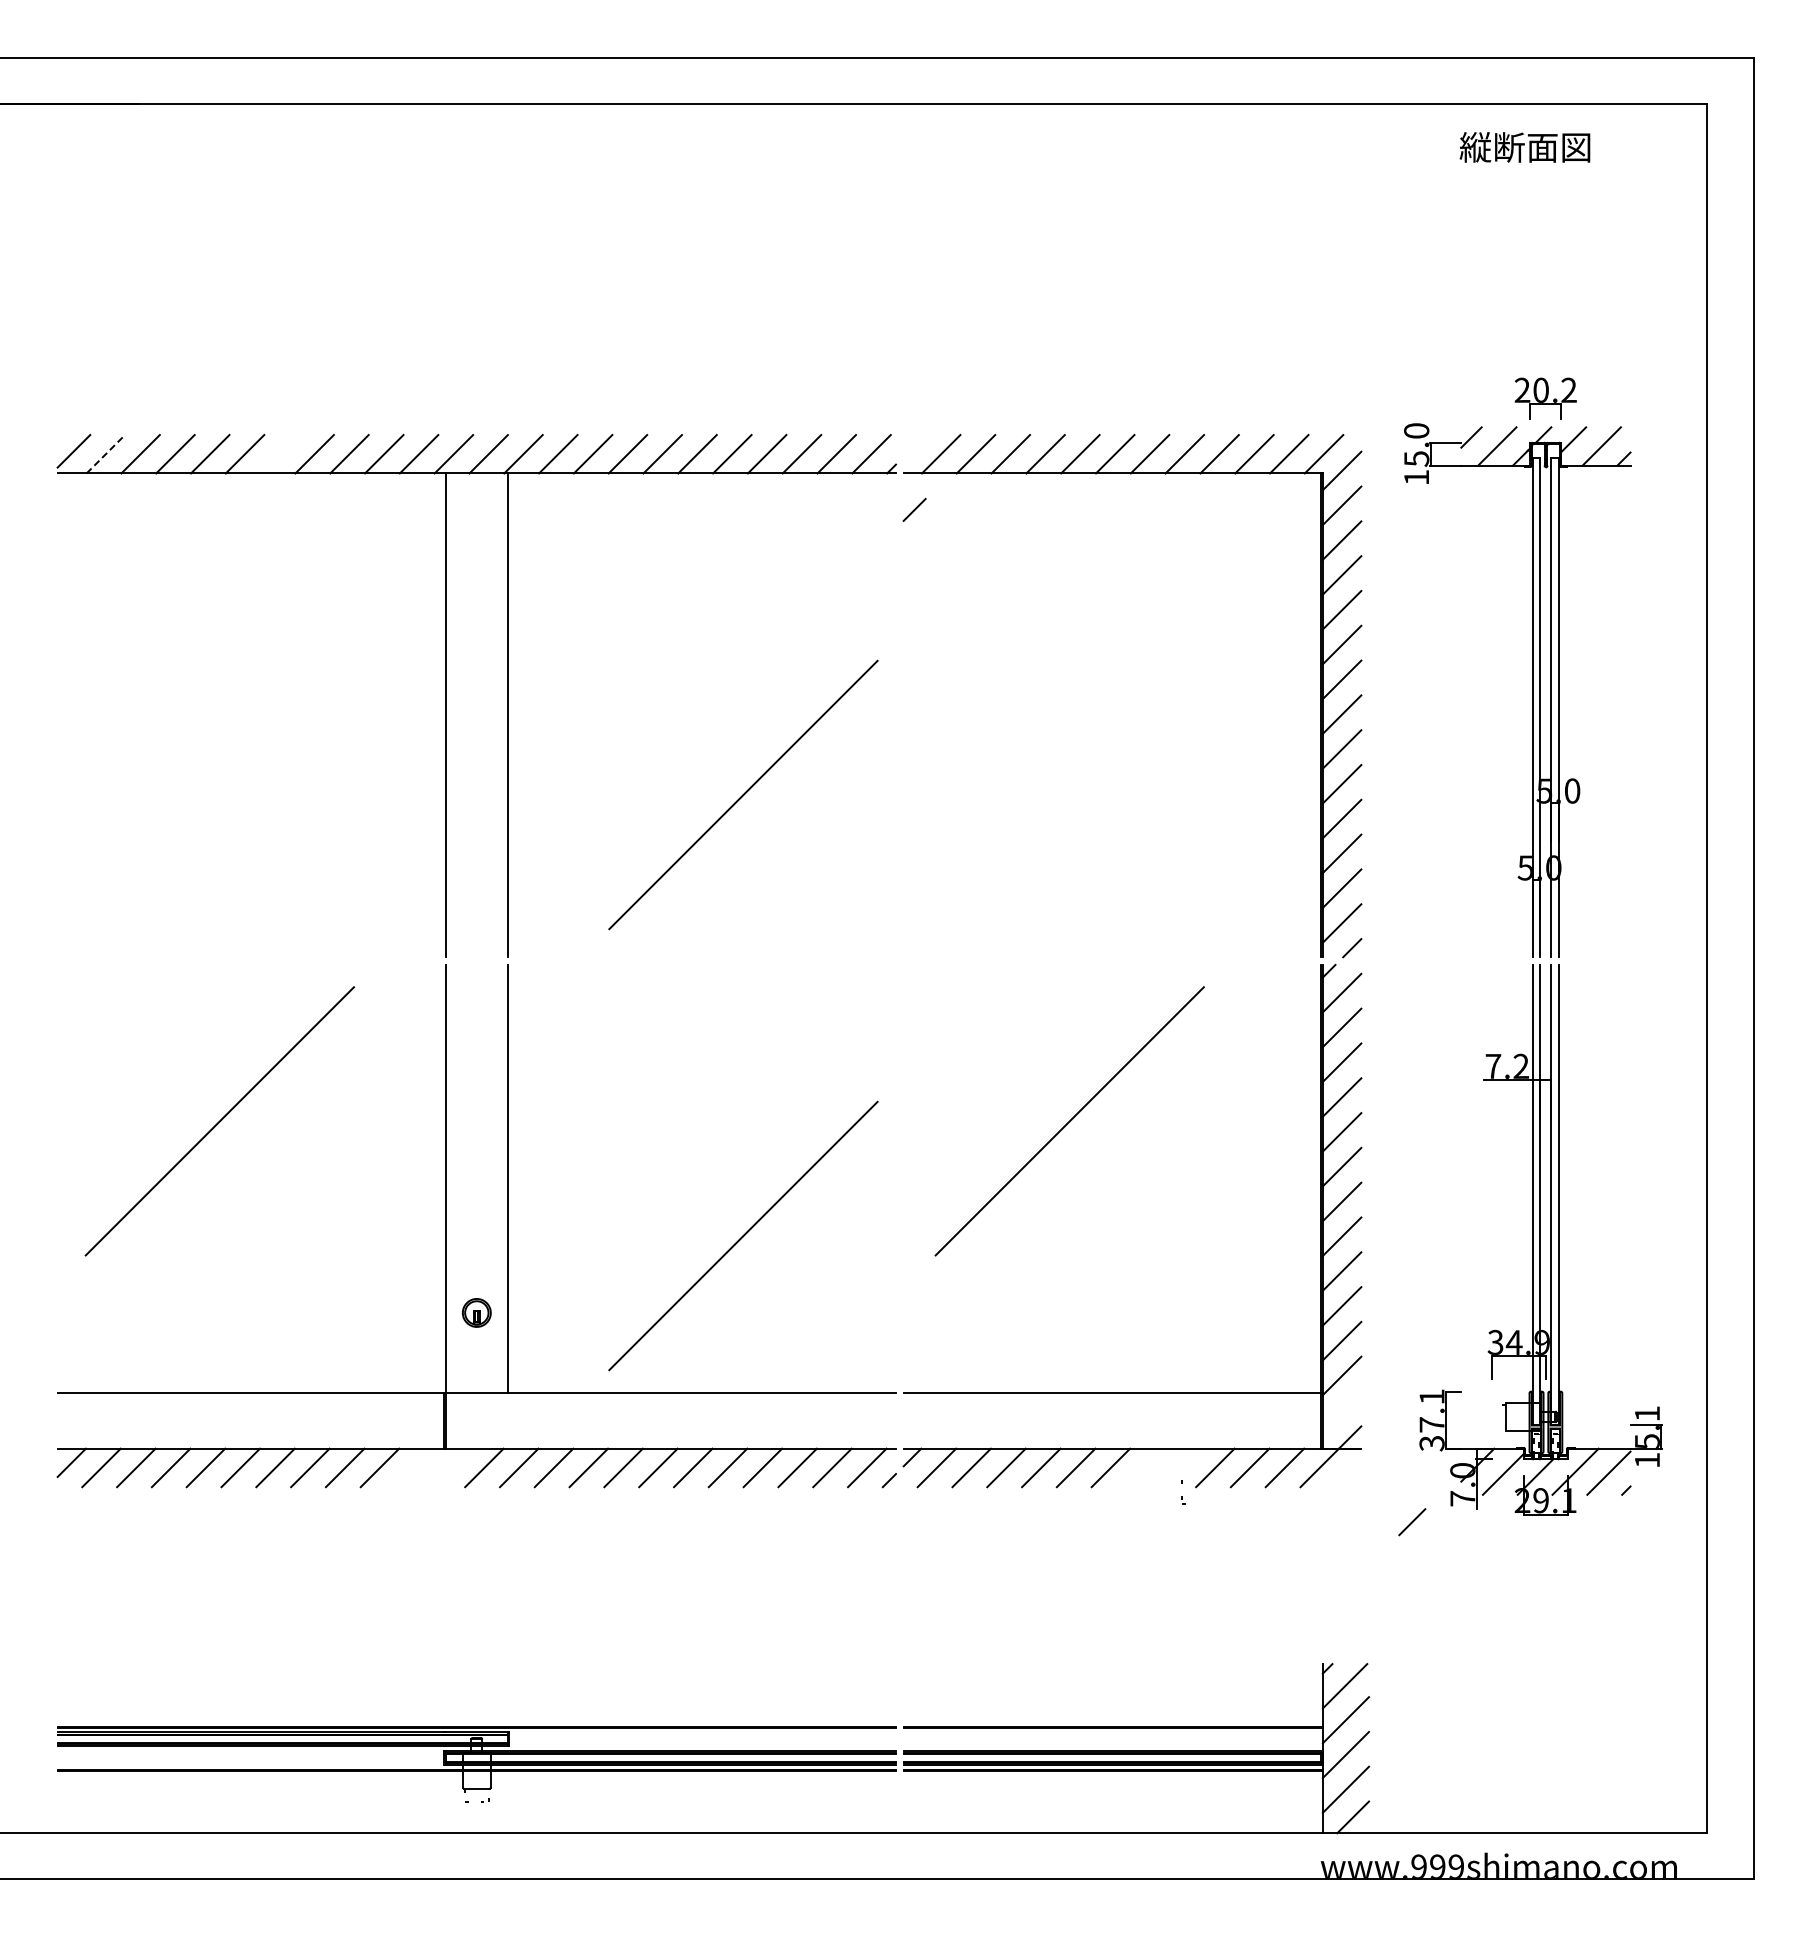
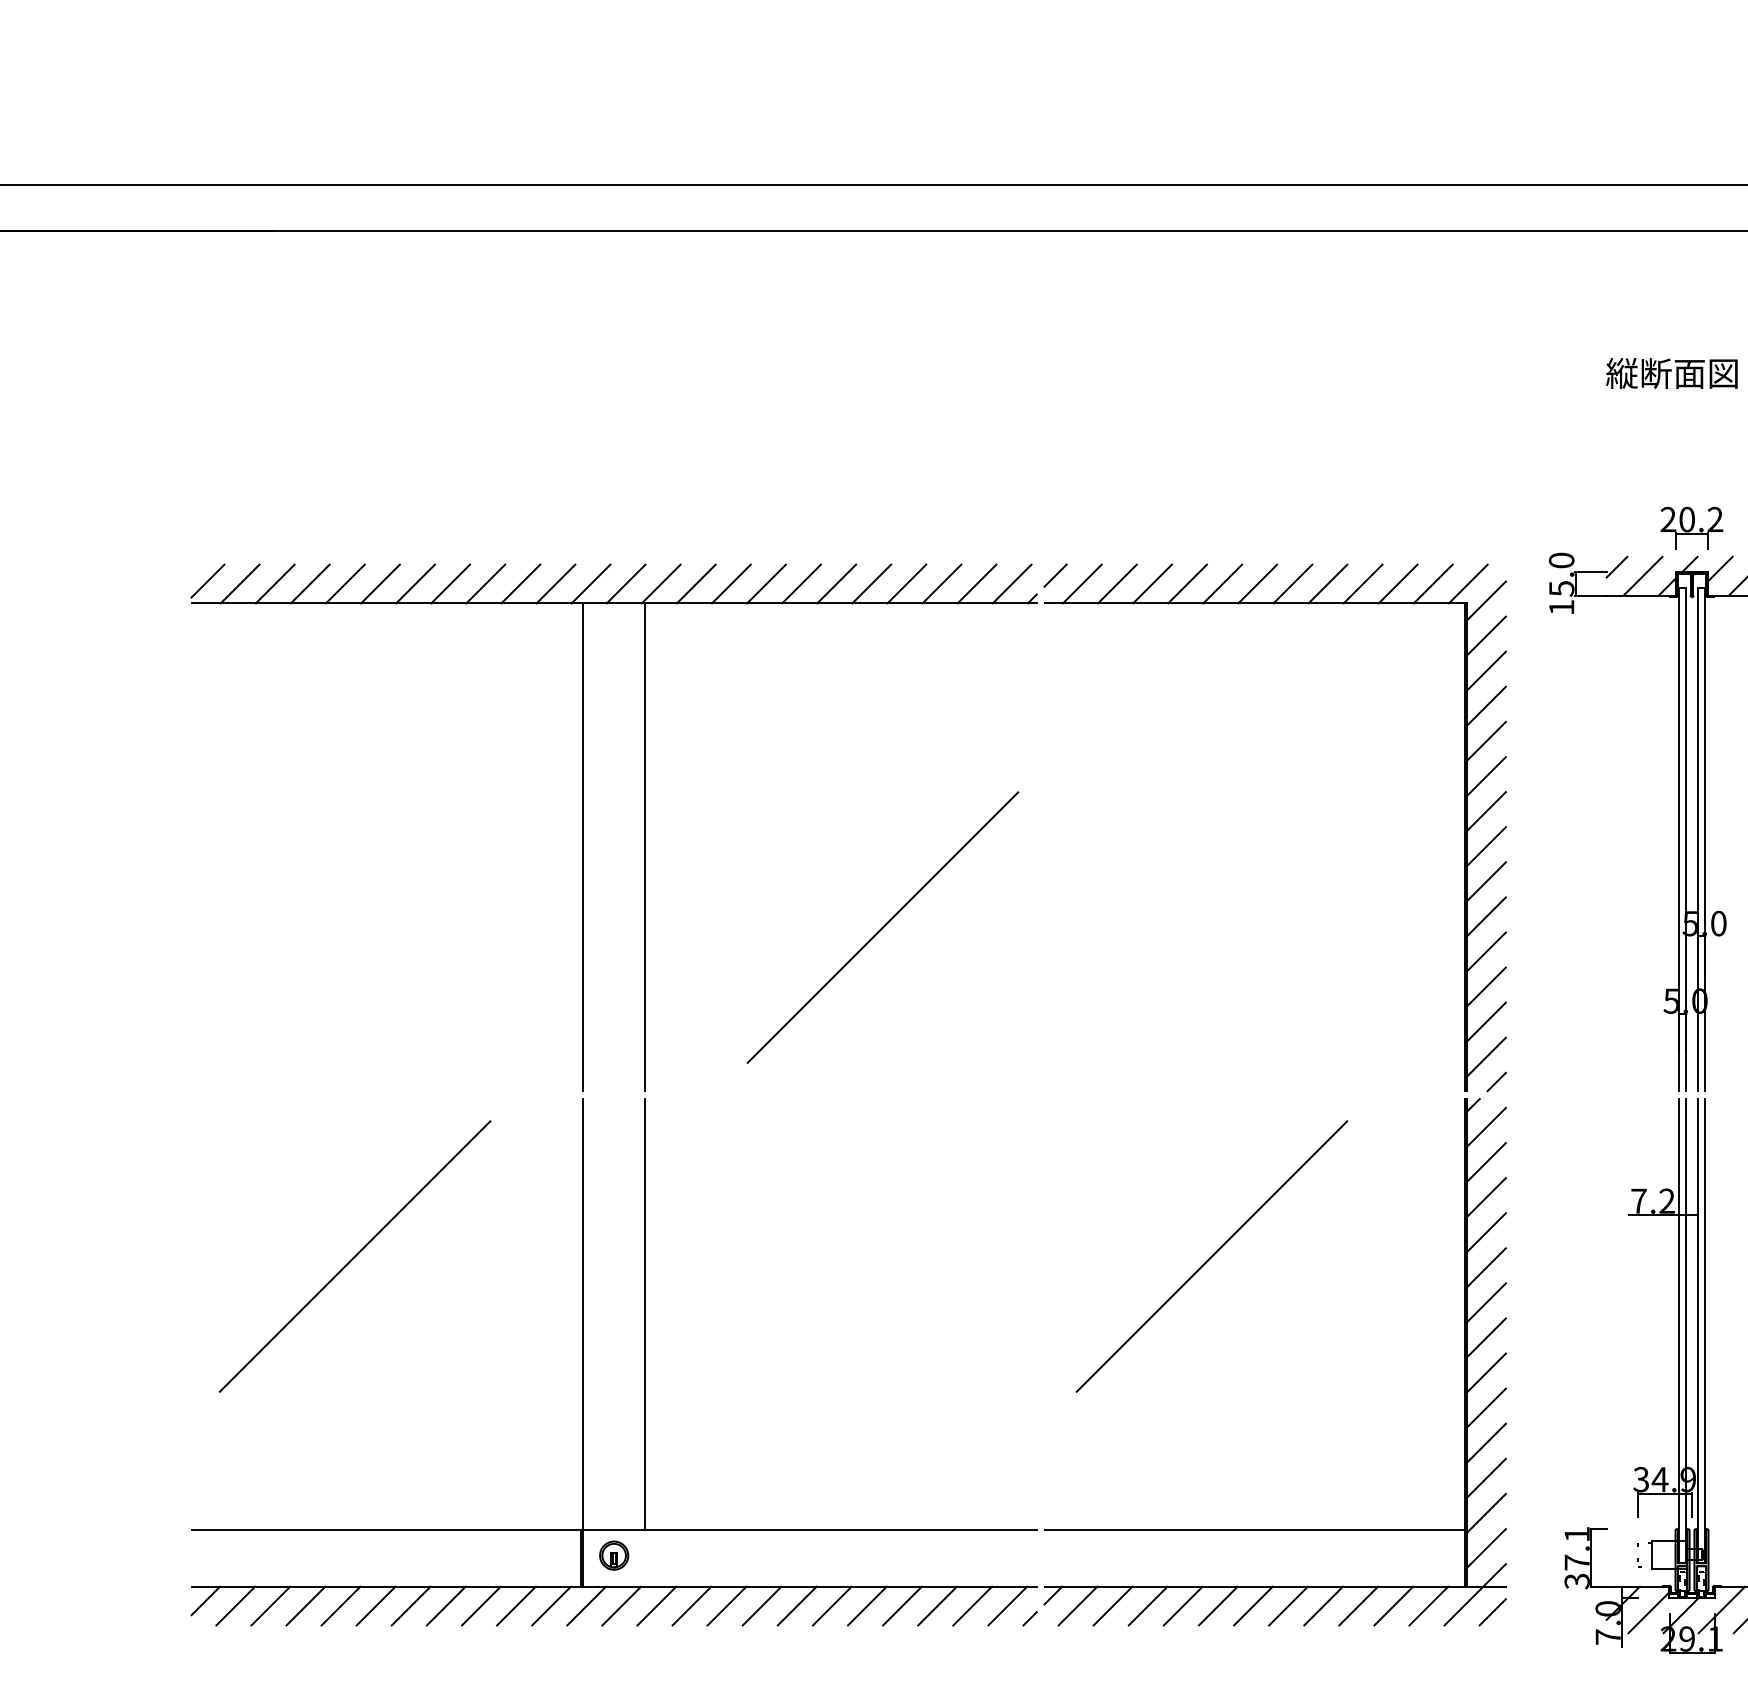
text: (1524, 147) -> (1671, 373), moved
line: (106, 453) -> (240, 583), dashed -> solid
line: (279, 454) -> (415, 584), added
line: (914, 509) -> (1055, 575), moved
line: (743, 1235) -> (883, 1371), removed
part: (476, 1312) -> (613, 1555), moved
line: (1341, 1410) -> (1485, 1548), added
line: (414, 1467) -> (551, 1605), added
line: (449, 1467) -> (586, 1605), added
line: (1145, 1467) -> (1288, 1605), added
line: (1180, 1467) -> (1323, 1605), added
part: (1183, 1492) -> (1639, 1555), moved
line: (1412, 1522) -> (1492, 1612), moved

